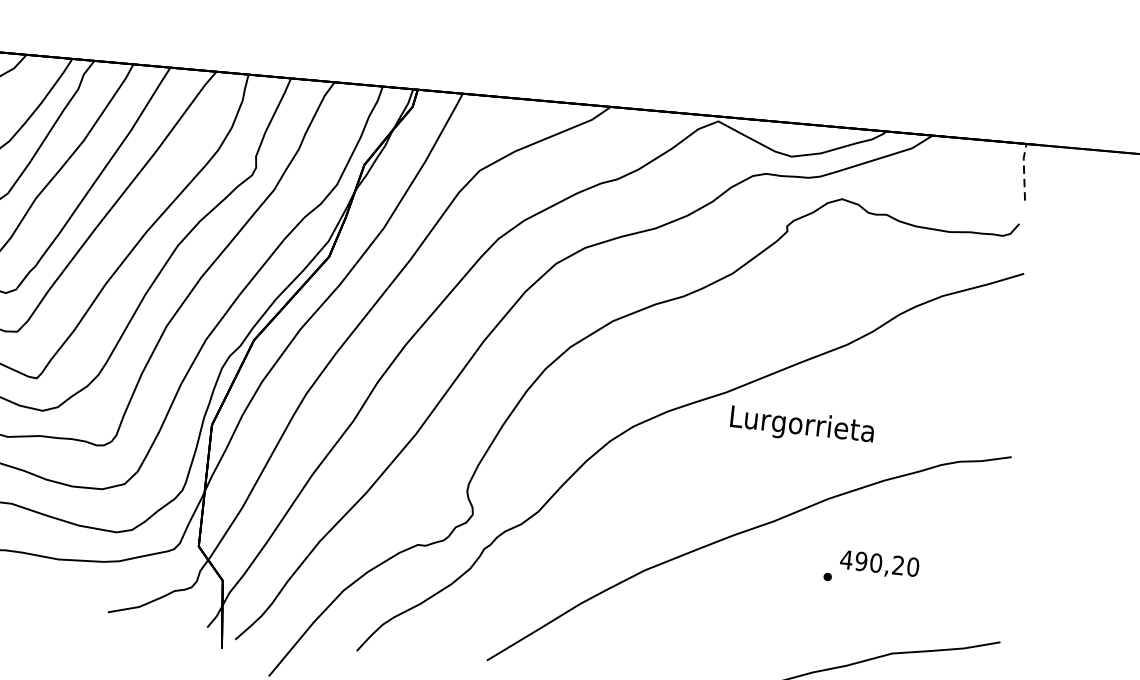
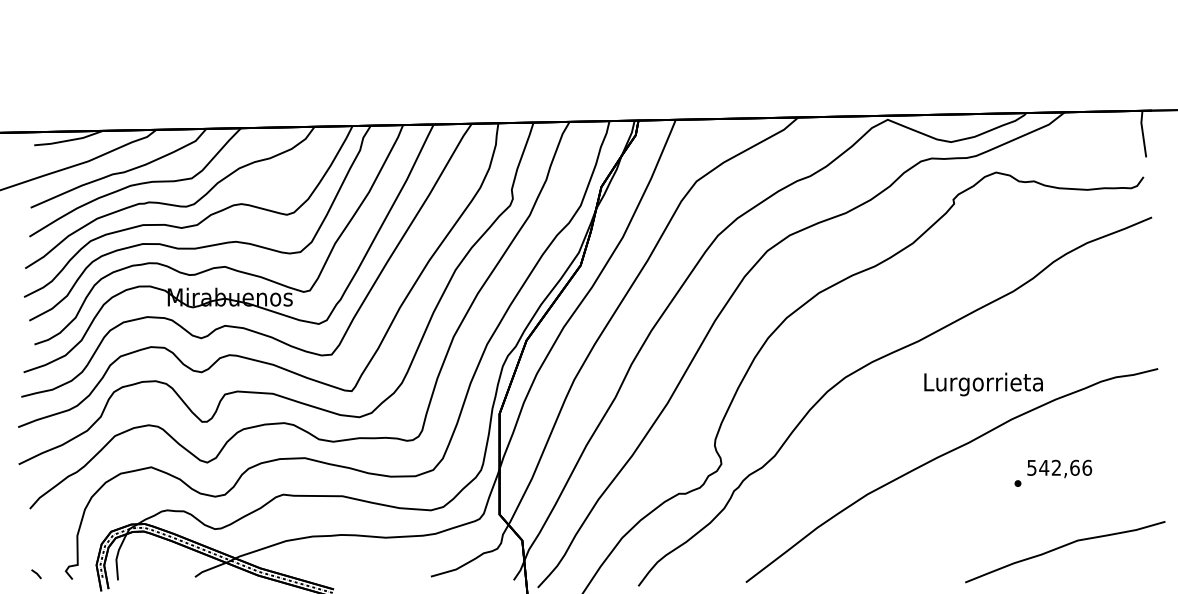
line: (1023, 170) -> (1142, 132), dashed -> solid
text: (802, 426) -> (983, 384), moved
text: (879, 563) -> (1059, 467), 490,20 -> 542,66

